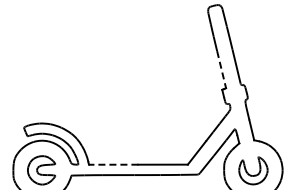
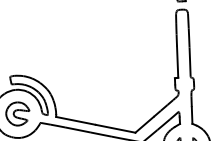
line: (221, 70) -> (177, 62), dashed -> solid
line: (113, 164) -> (75, 120), dashed -> solid

